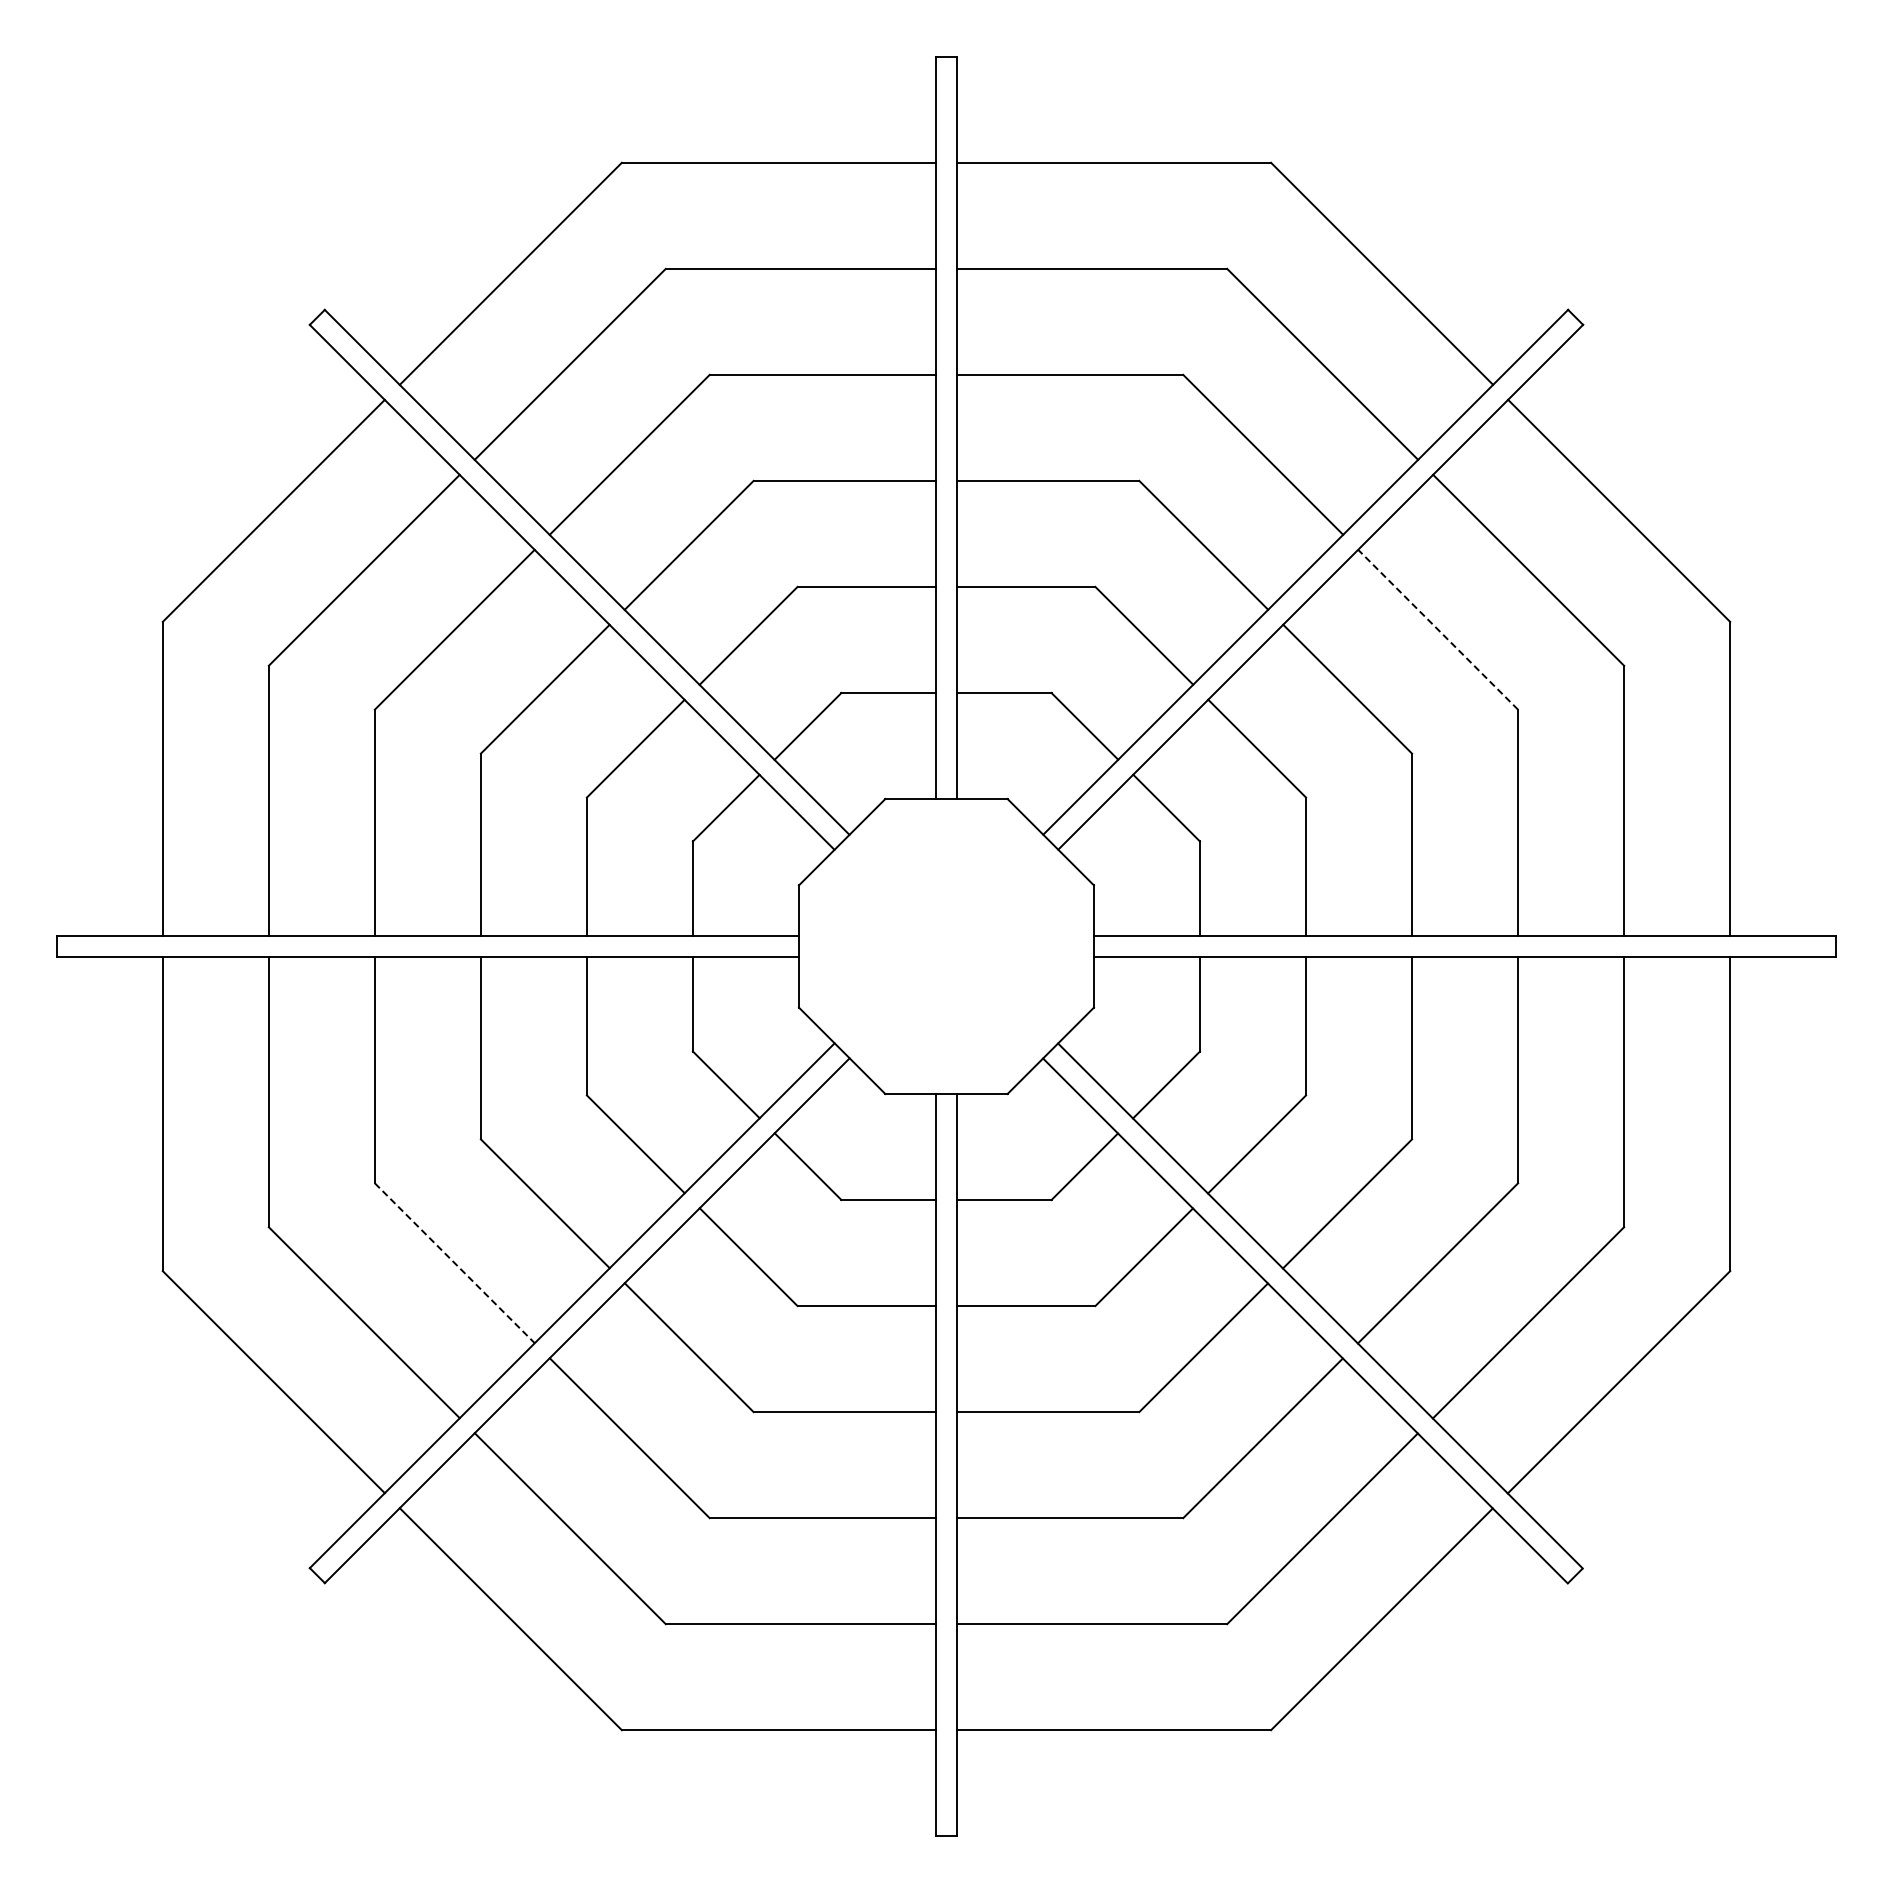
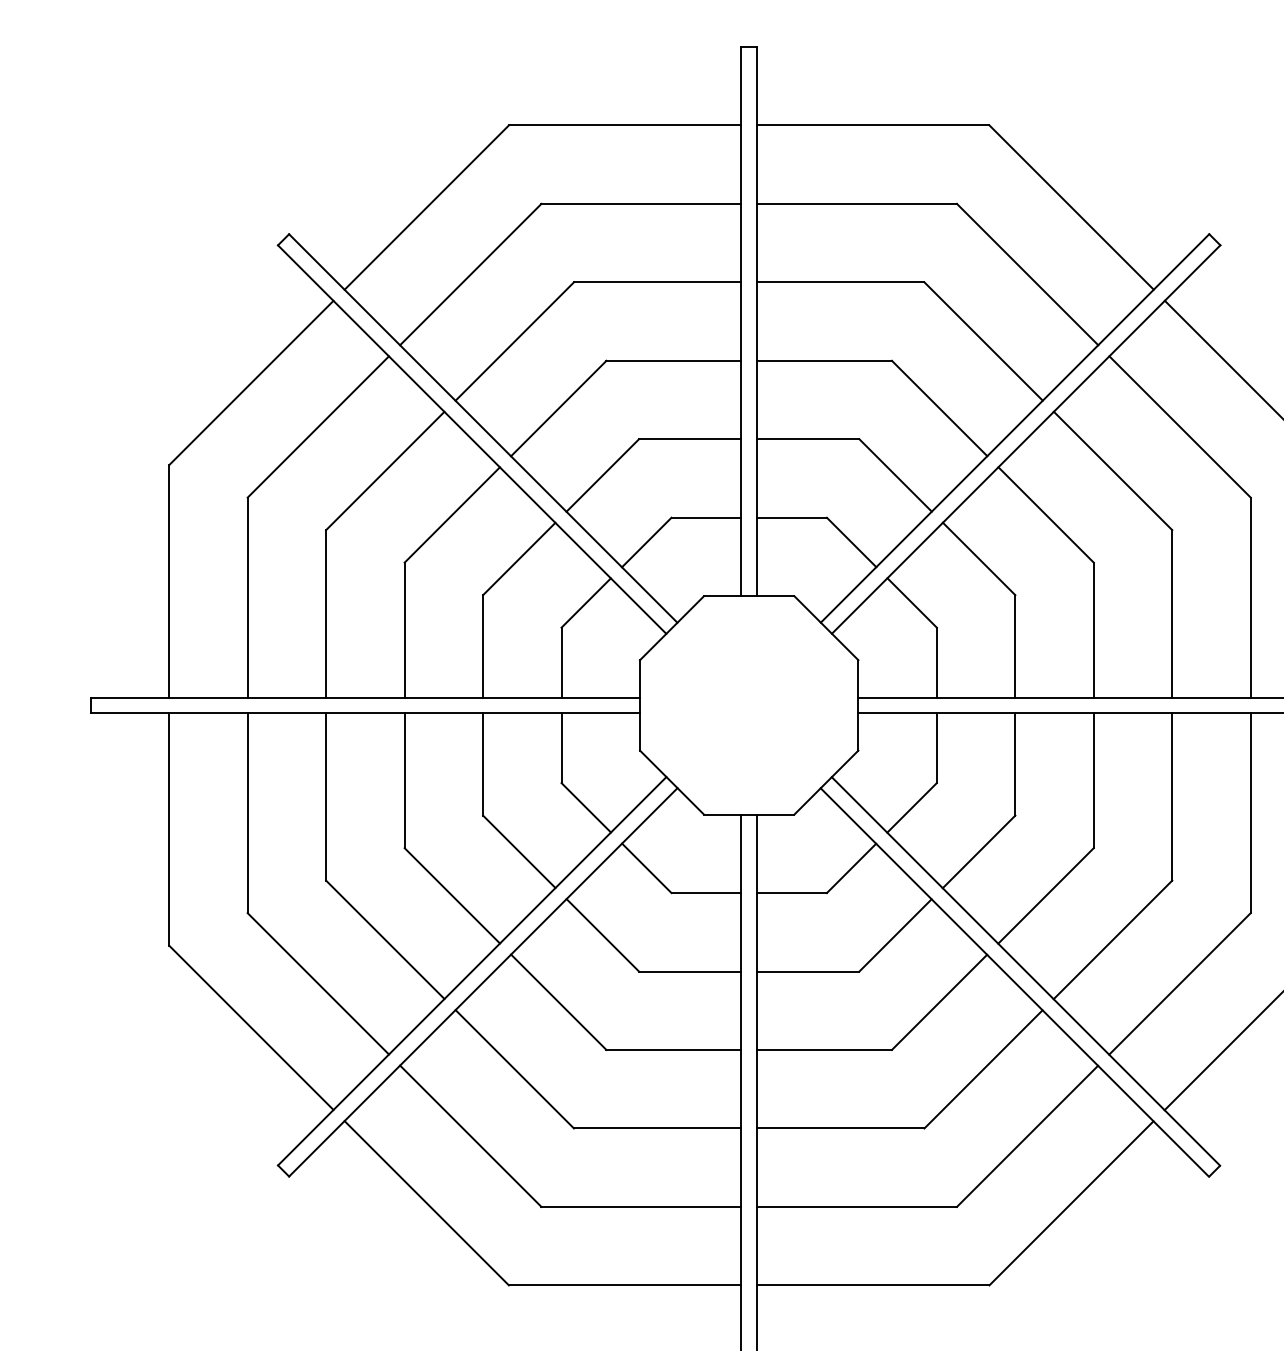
line: (1437, 629) -> (1112, 470), dashed -> solid
line: (455, 1263) -> (385, 940), dashed -> solid

